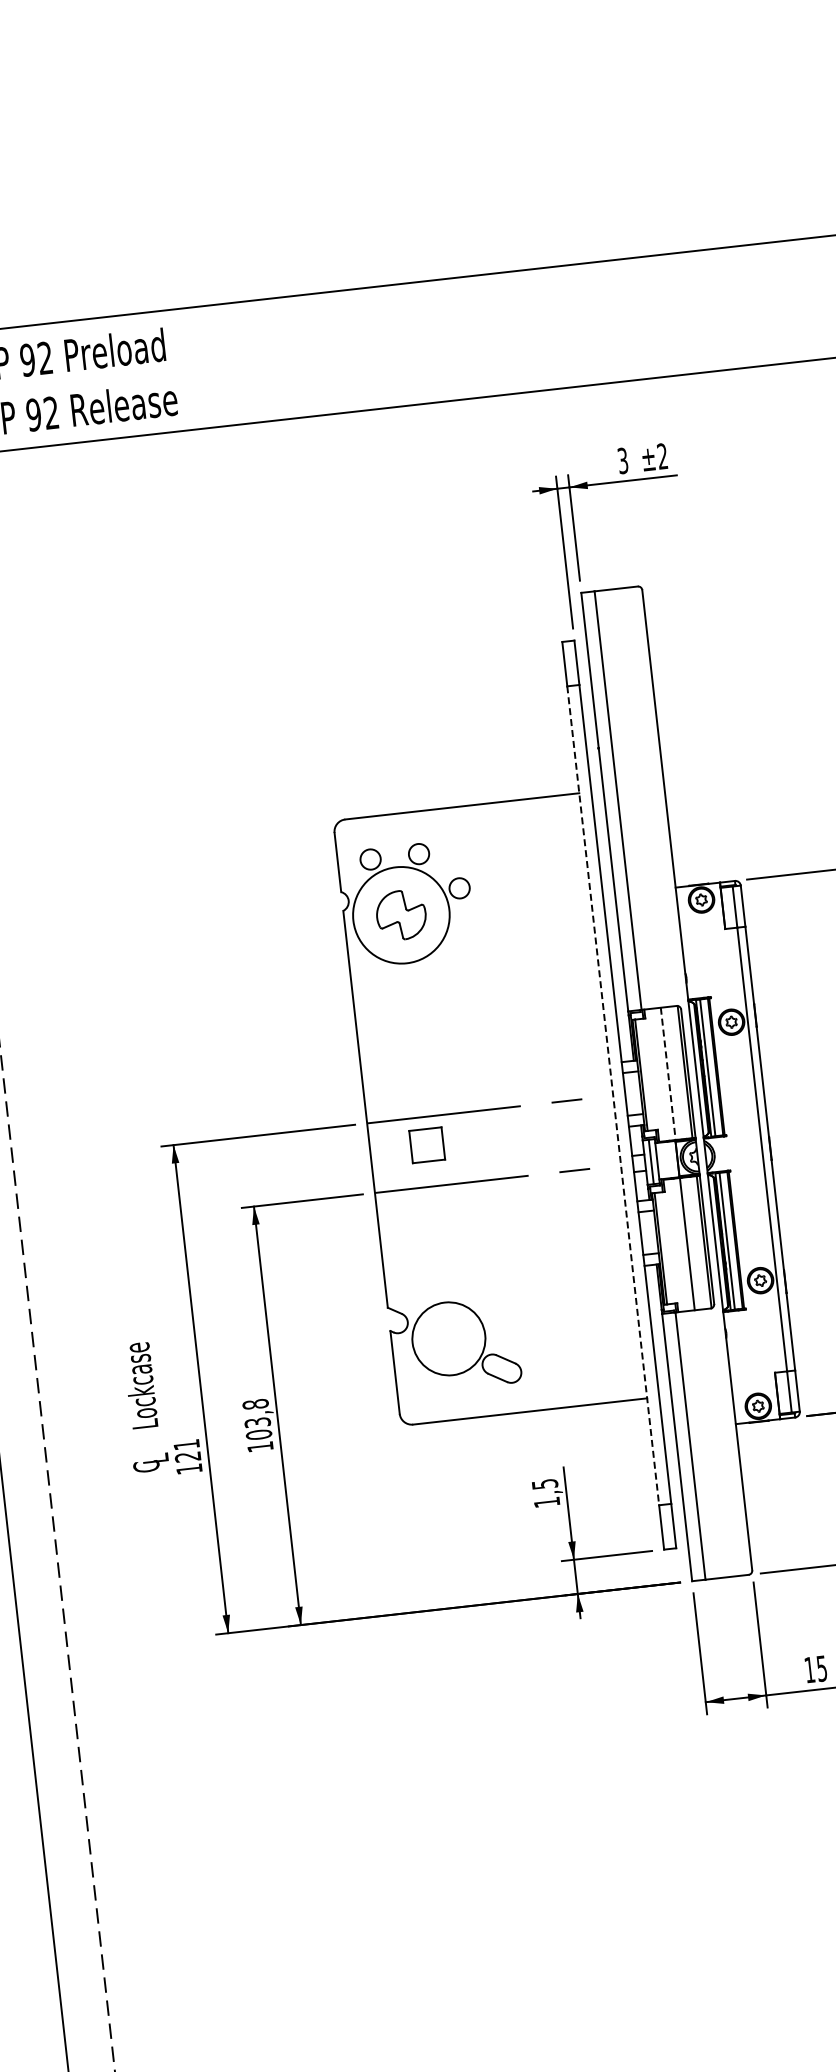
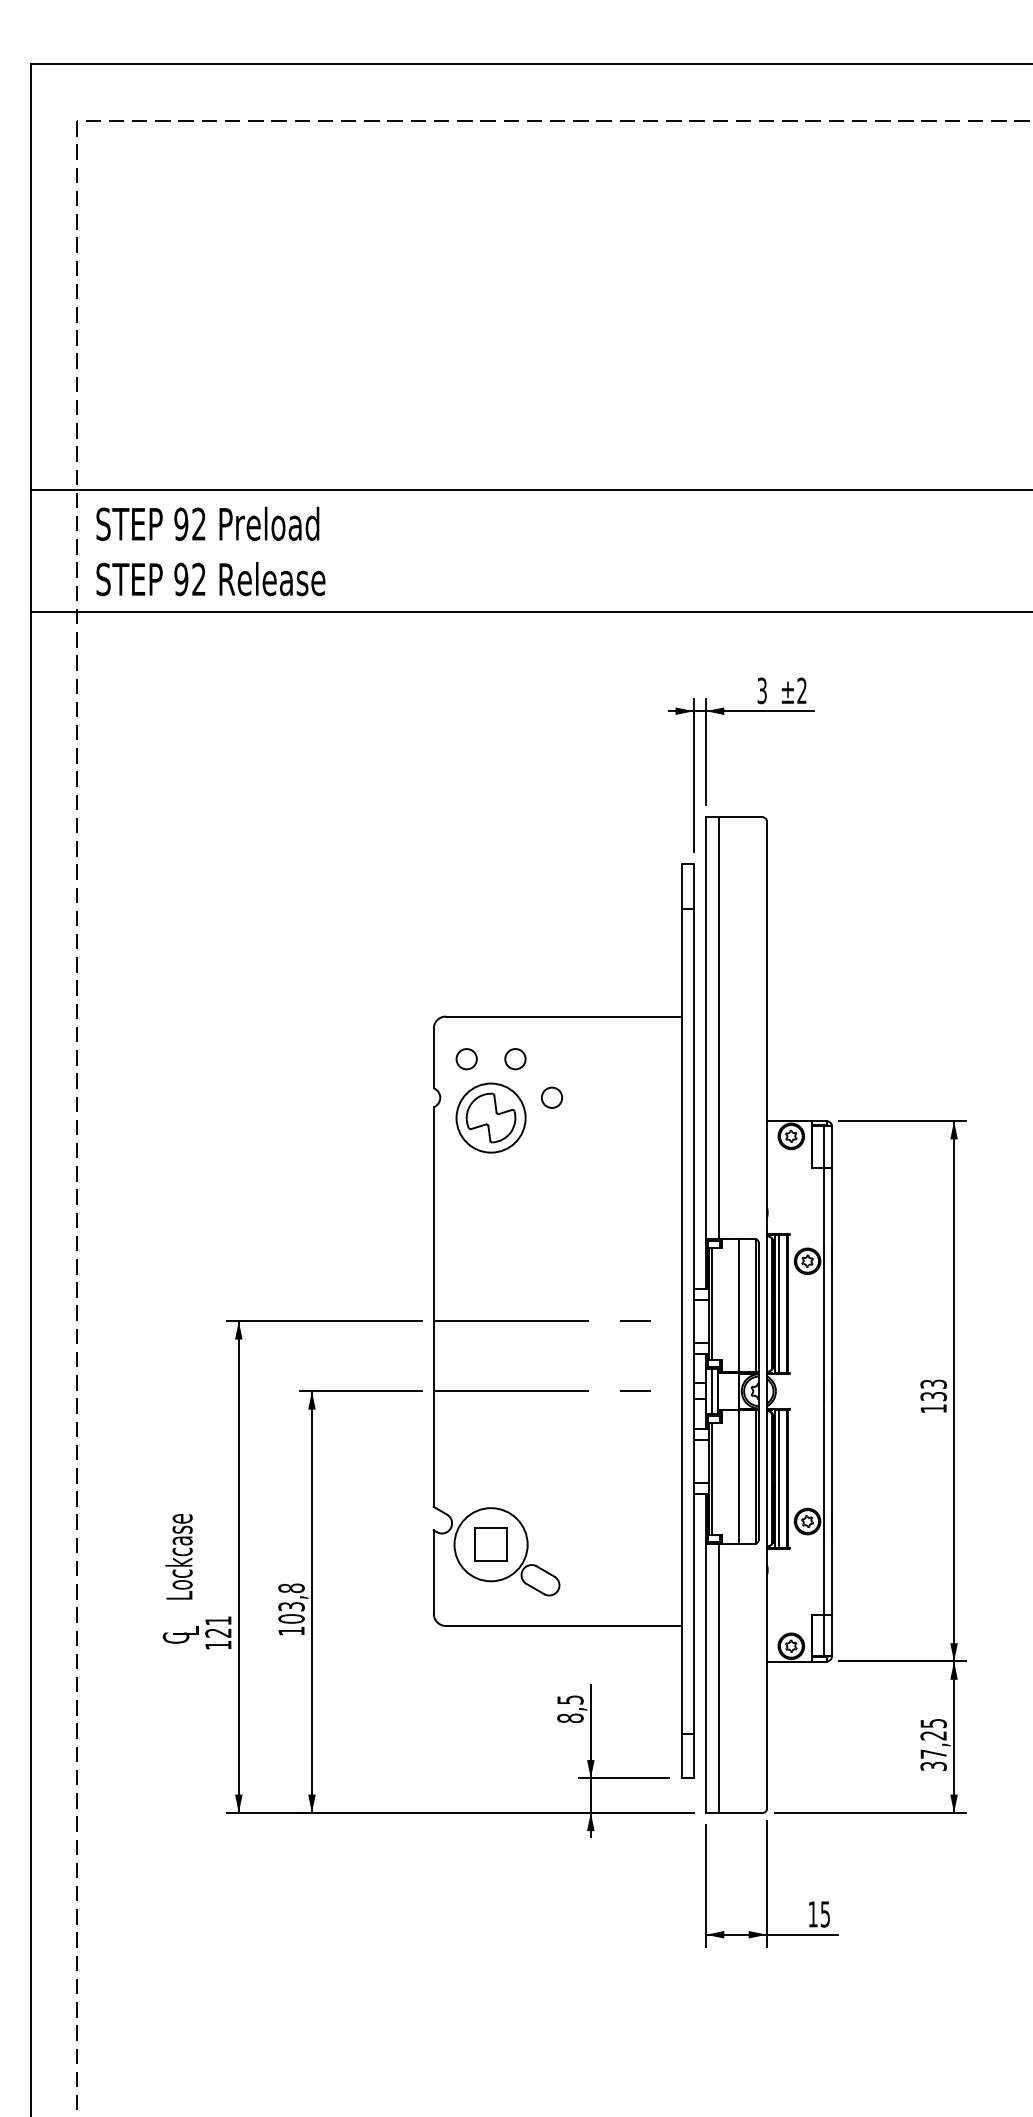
circle: (400, 914) -> (490, 1117), size x0.71
line: (667, 1073) -> (738, 1305), dashed -> solid
line: (613, 1096) -> (681, 1321), dashed -> solid
part: (426, 1145) -> (490, 1544), moved
text: (547, 1502) -> (570, 1718), 1,5 -> 8,5

